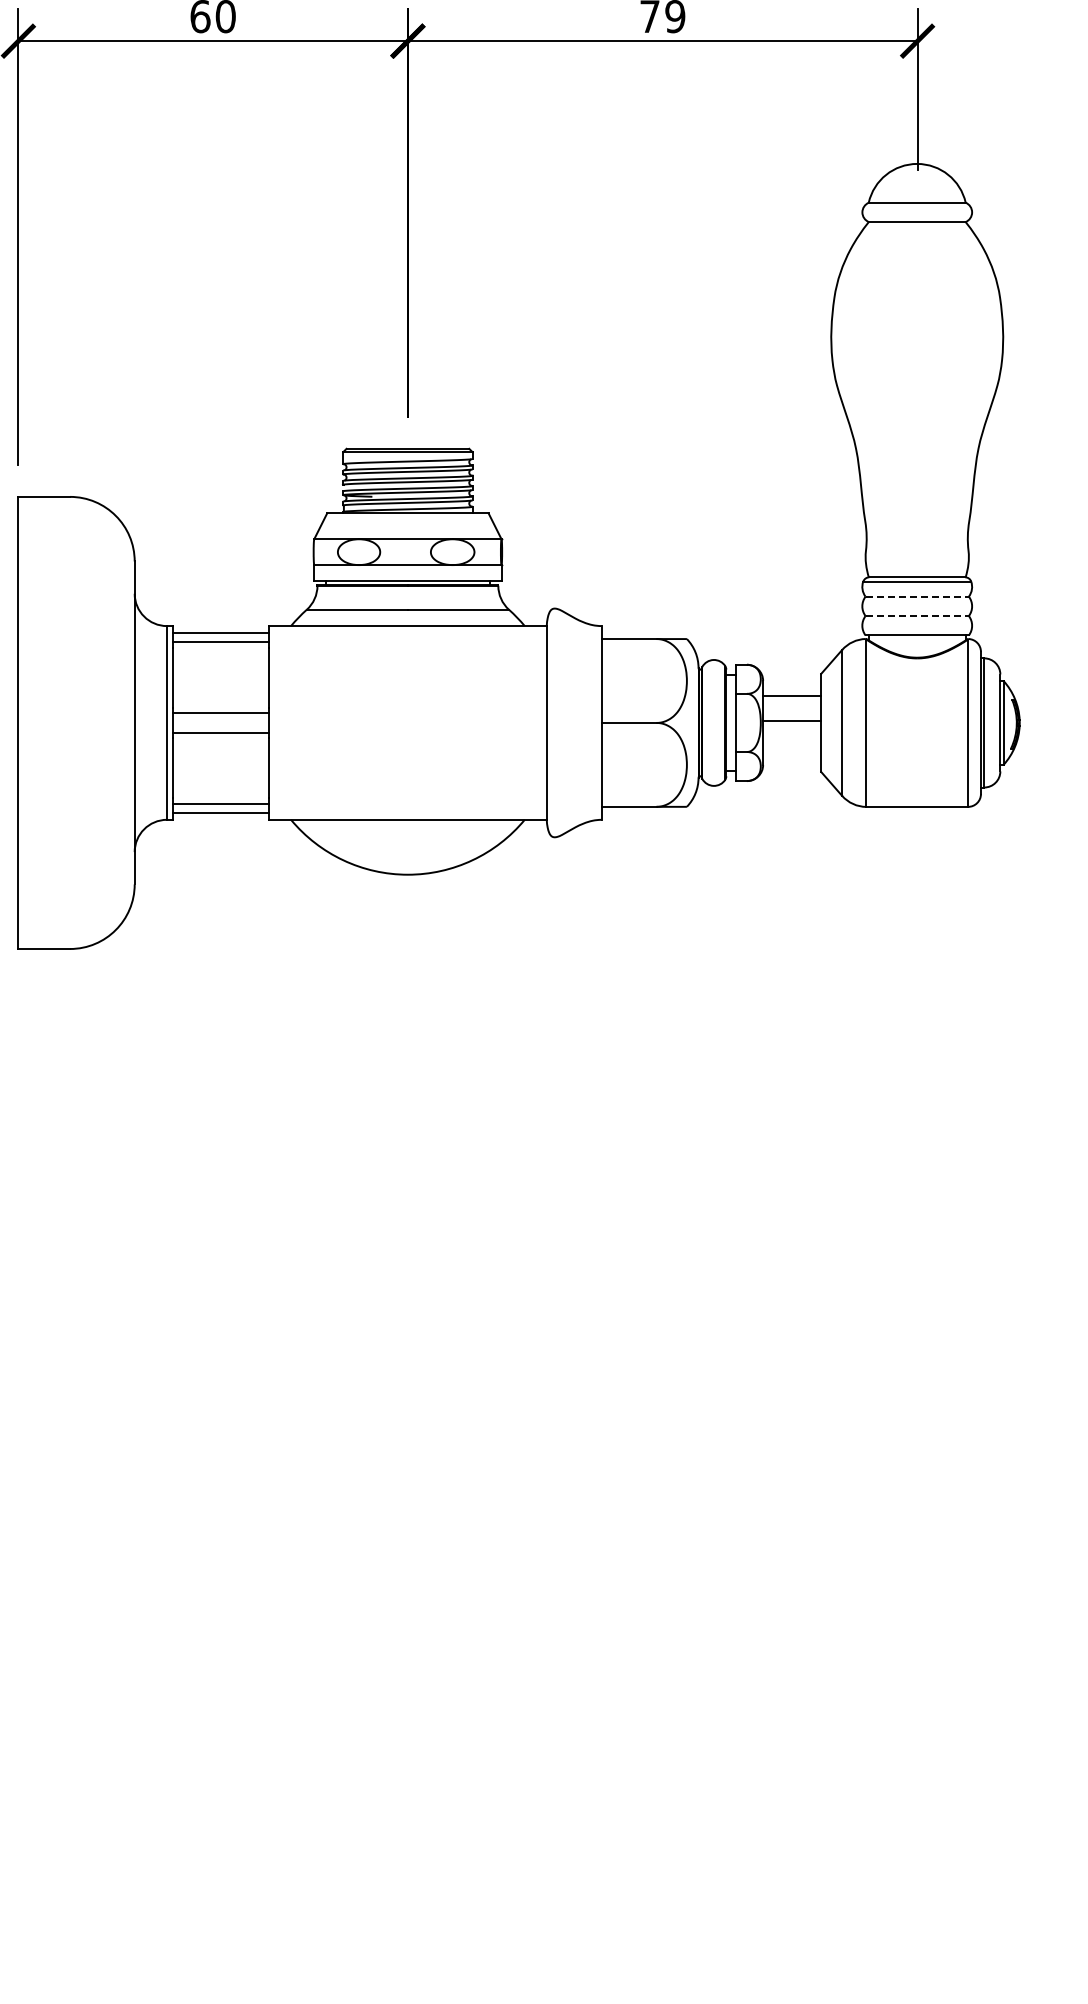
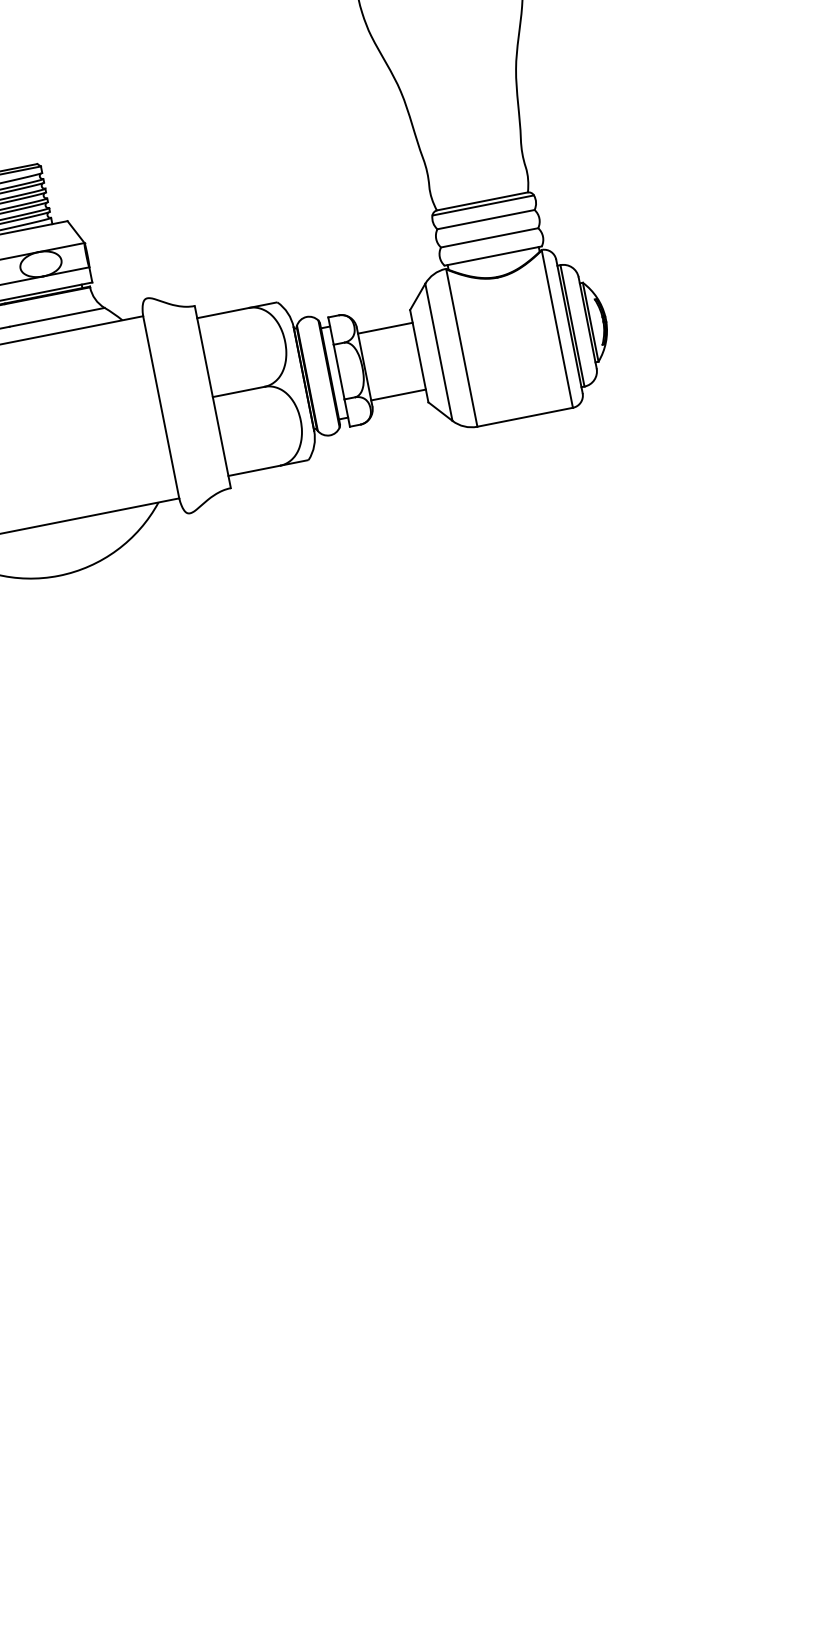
line: (917, 596) -> (486, 219), dashed -> solid
line: (917, 616) -> (489, 238), dashed -> solid
line: (792, 696) -> (398, 394), moved
line: (792, 721) -> (385, 328), moved

